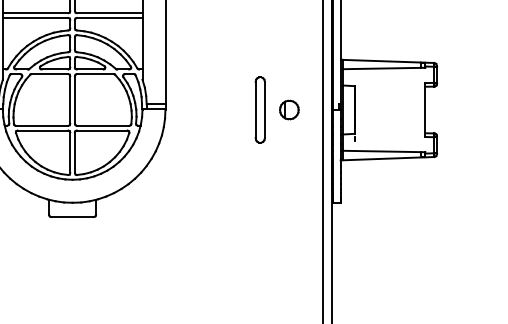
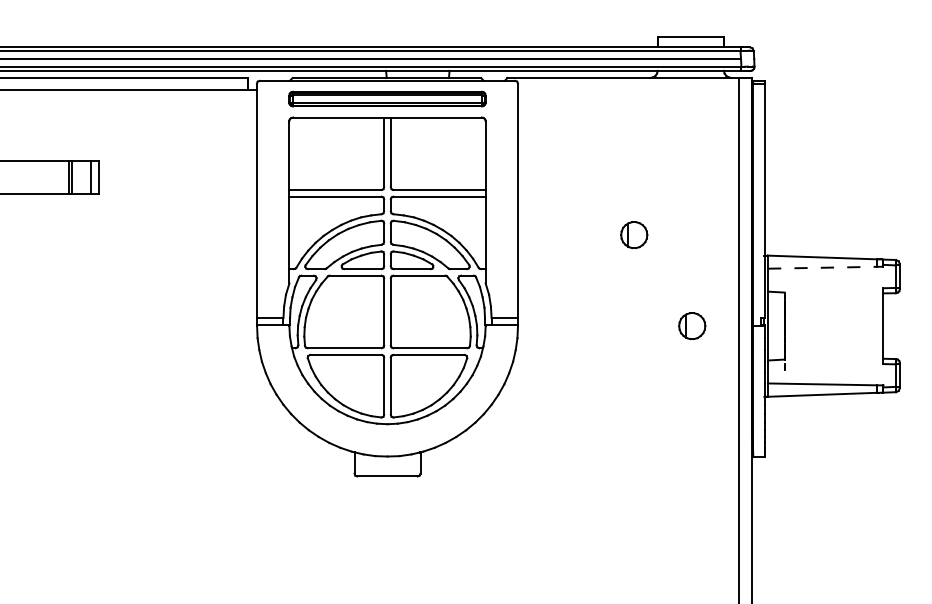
part: (248, 45) -> (634, 235), added
line: (384, 68) -> (825, 267), solid -> dashed
part: (259, 110) -> (650, 326), removed

